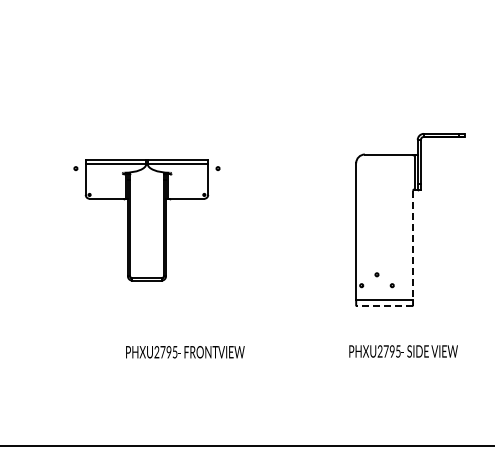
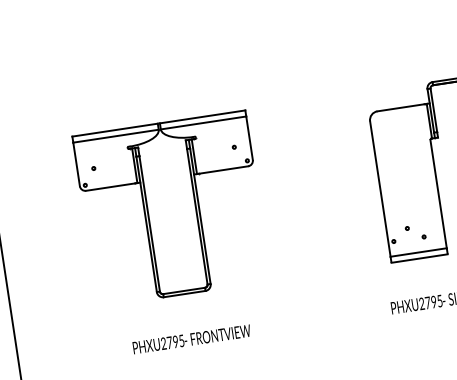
part: (146, 220) -> (171, 209), size x1.43
line: (413, 245) -> (439, 194), dashed -> solid
line: (384, 306) -> (419, 258), dashed -> solid
text: (185, 352) -> (192, 339), moved

